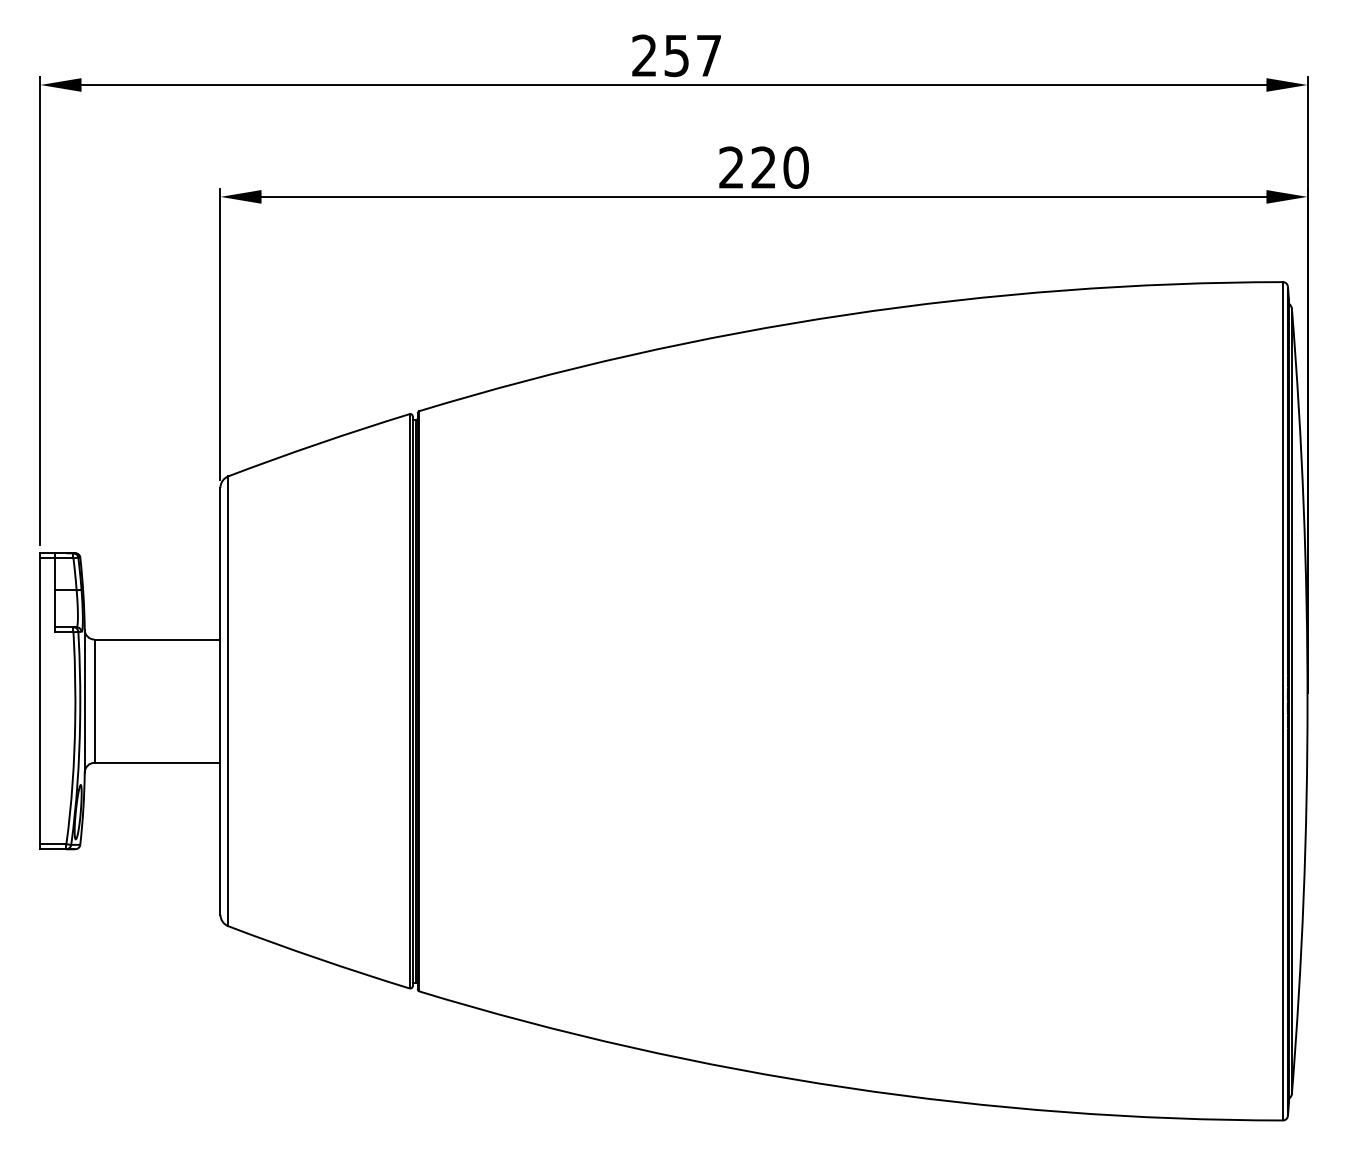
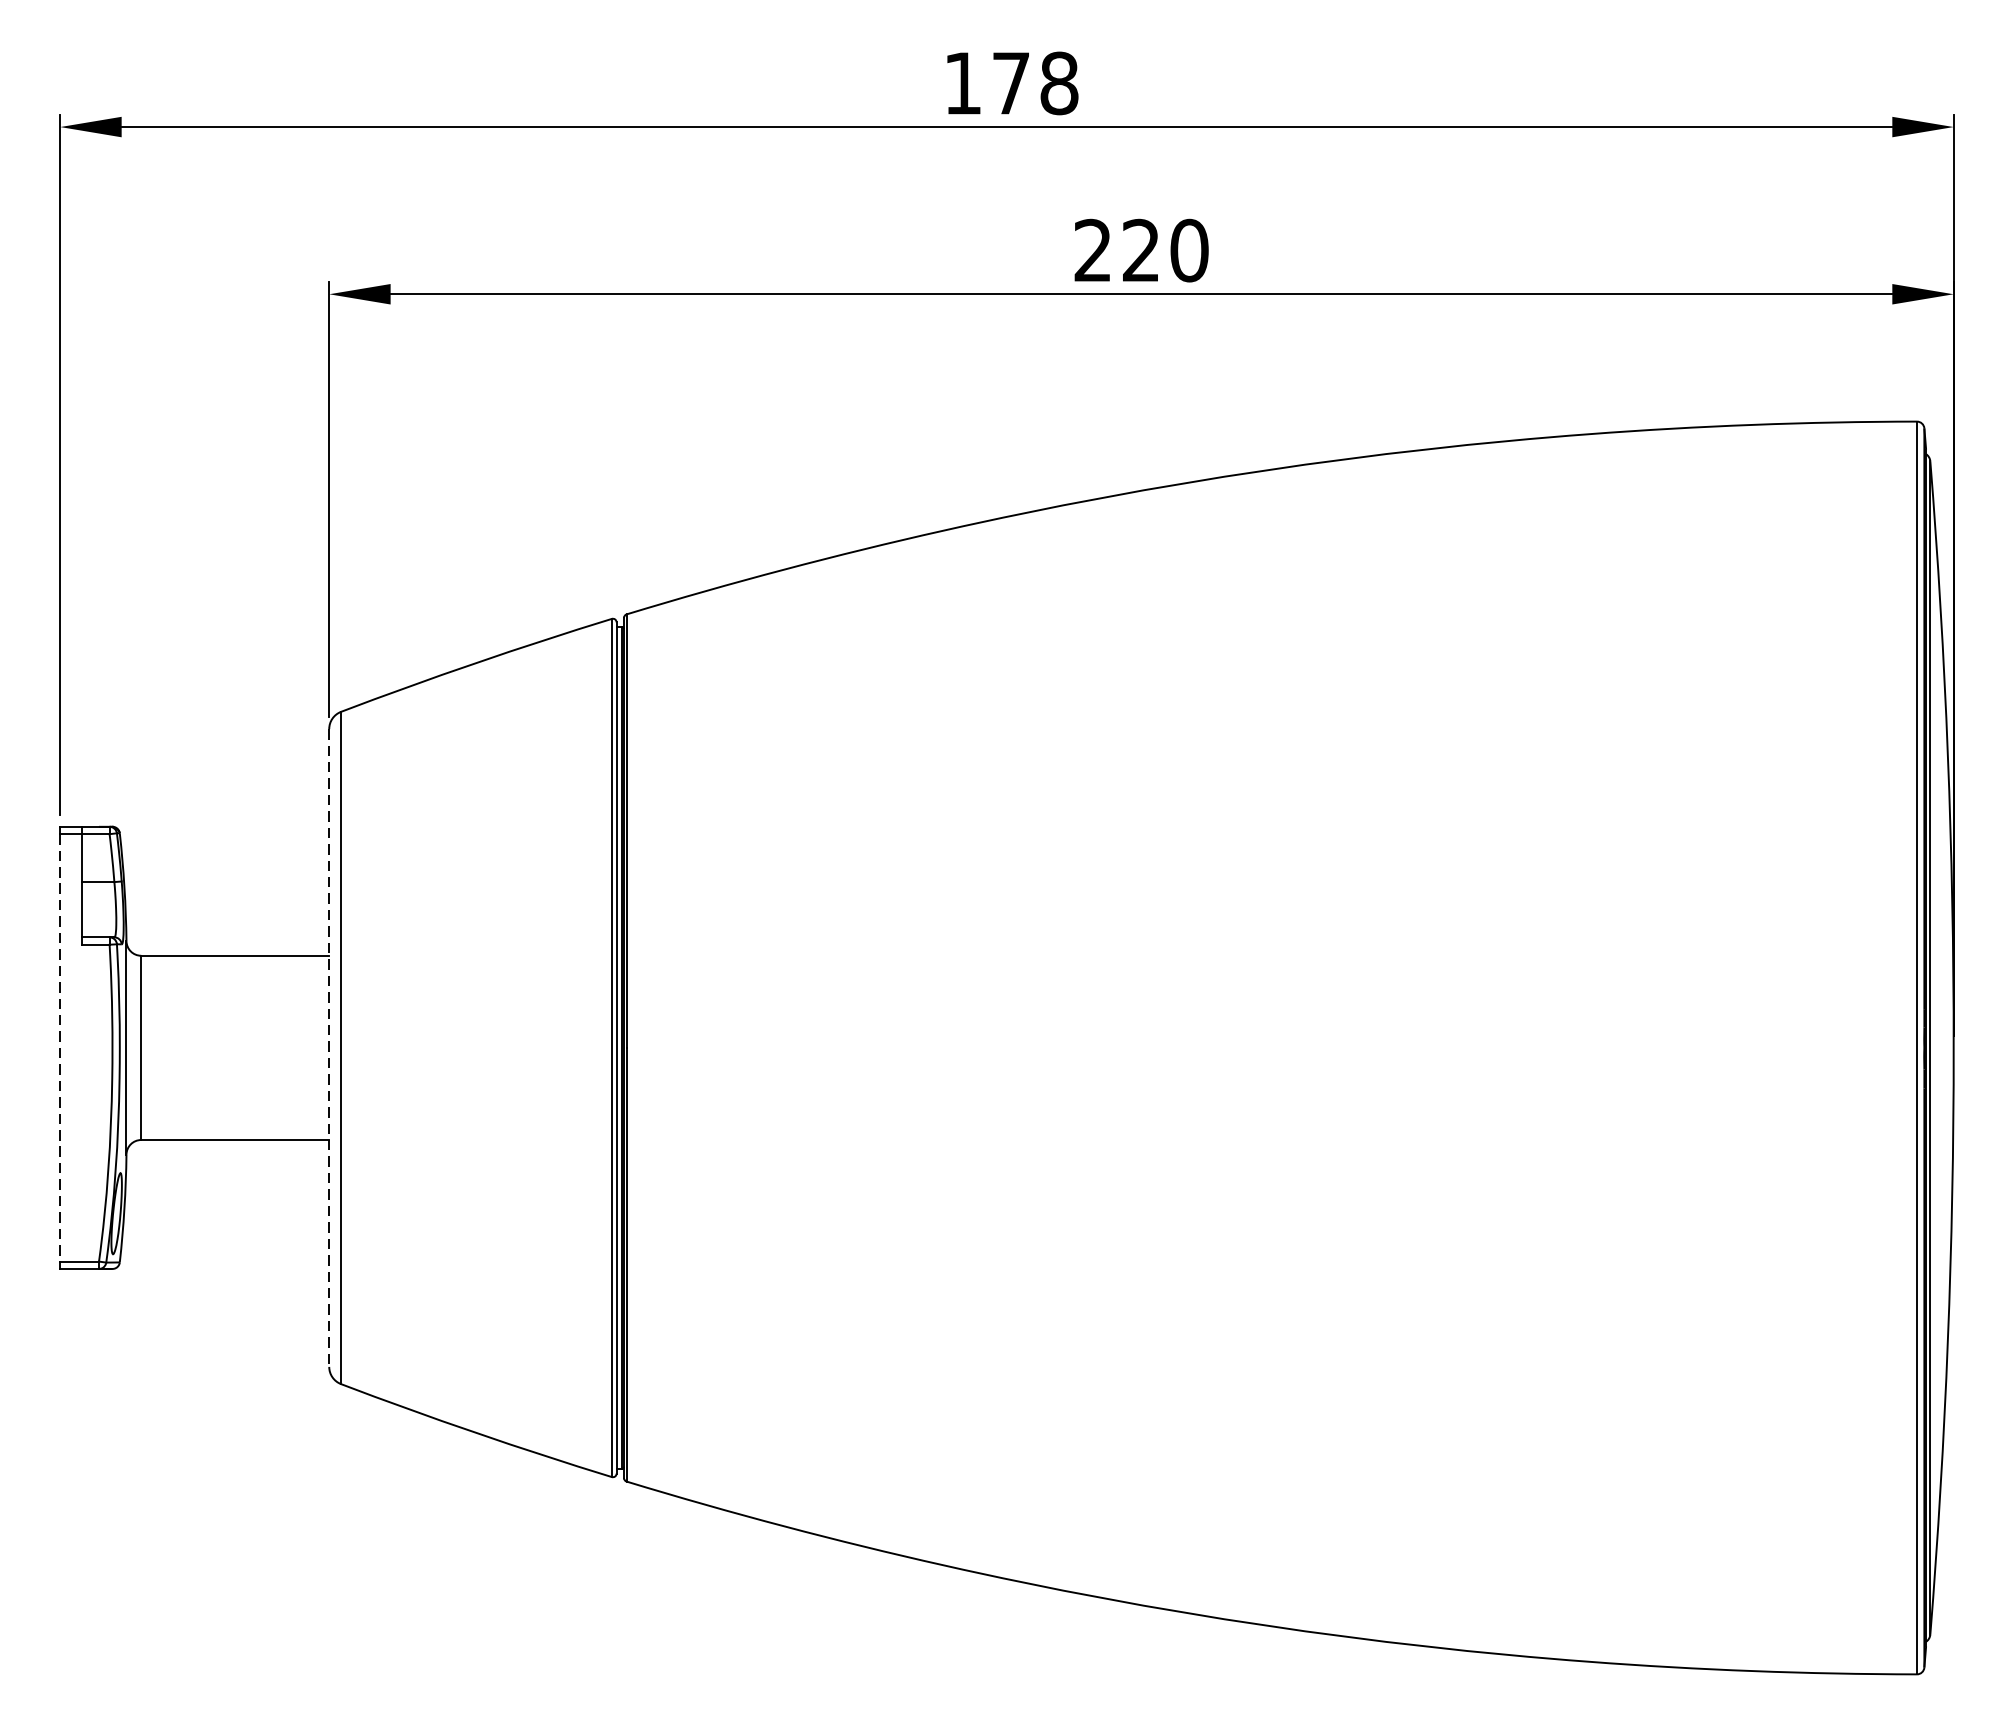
text: (676, 55) -> (1010, 82), 257 -> 178
line: (40, 701) -> (60, 1048), solid -> dashed
line: (220, 701) -> (329, 1048), solid -> dashed

